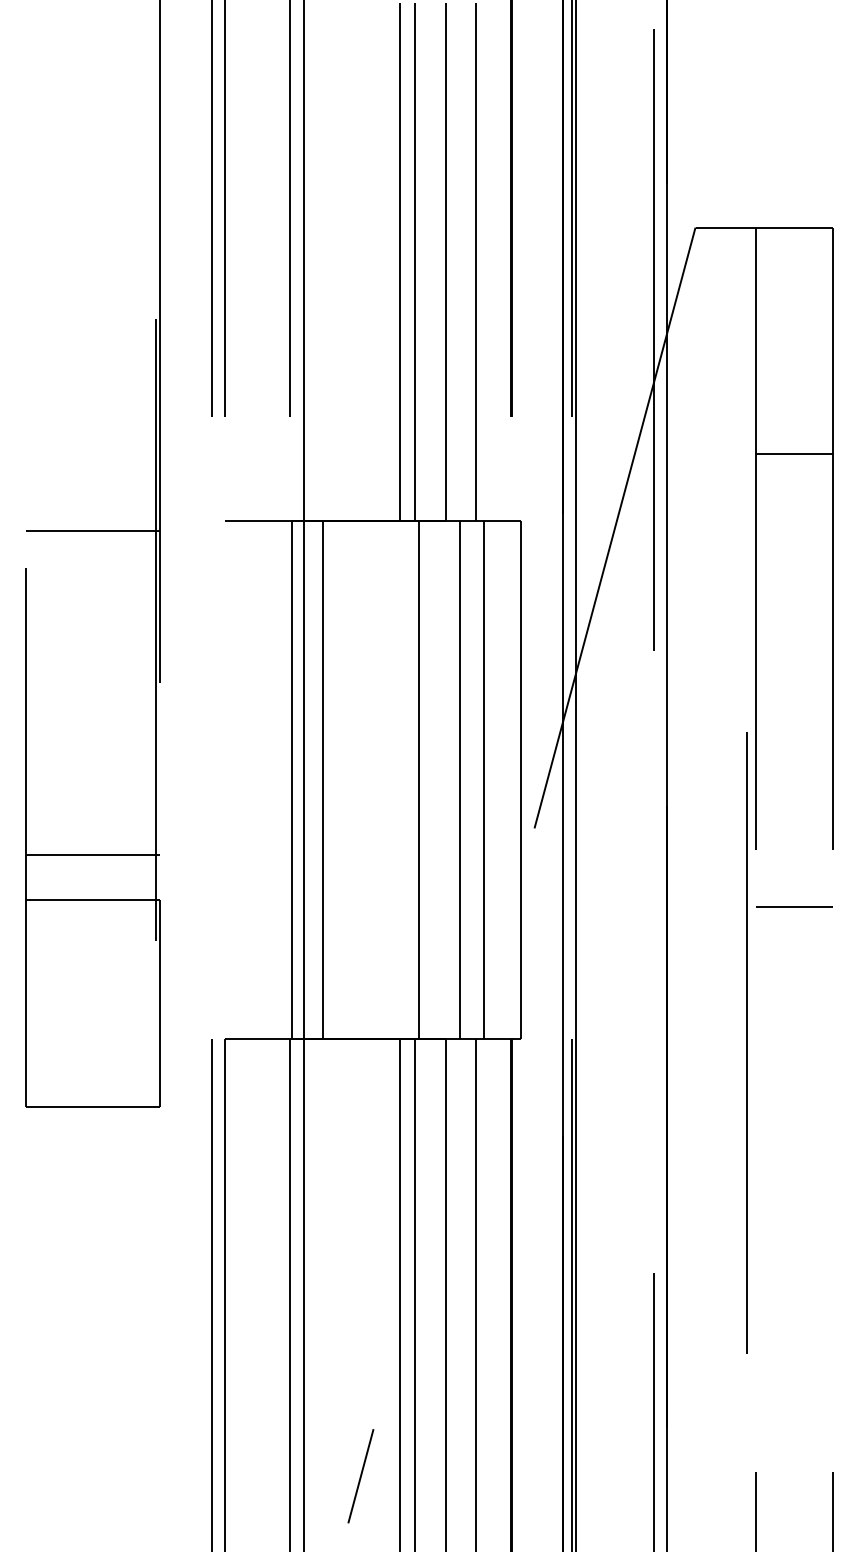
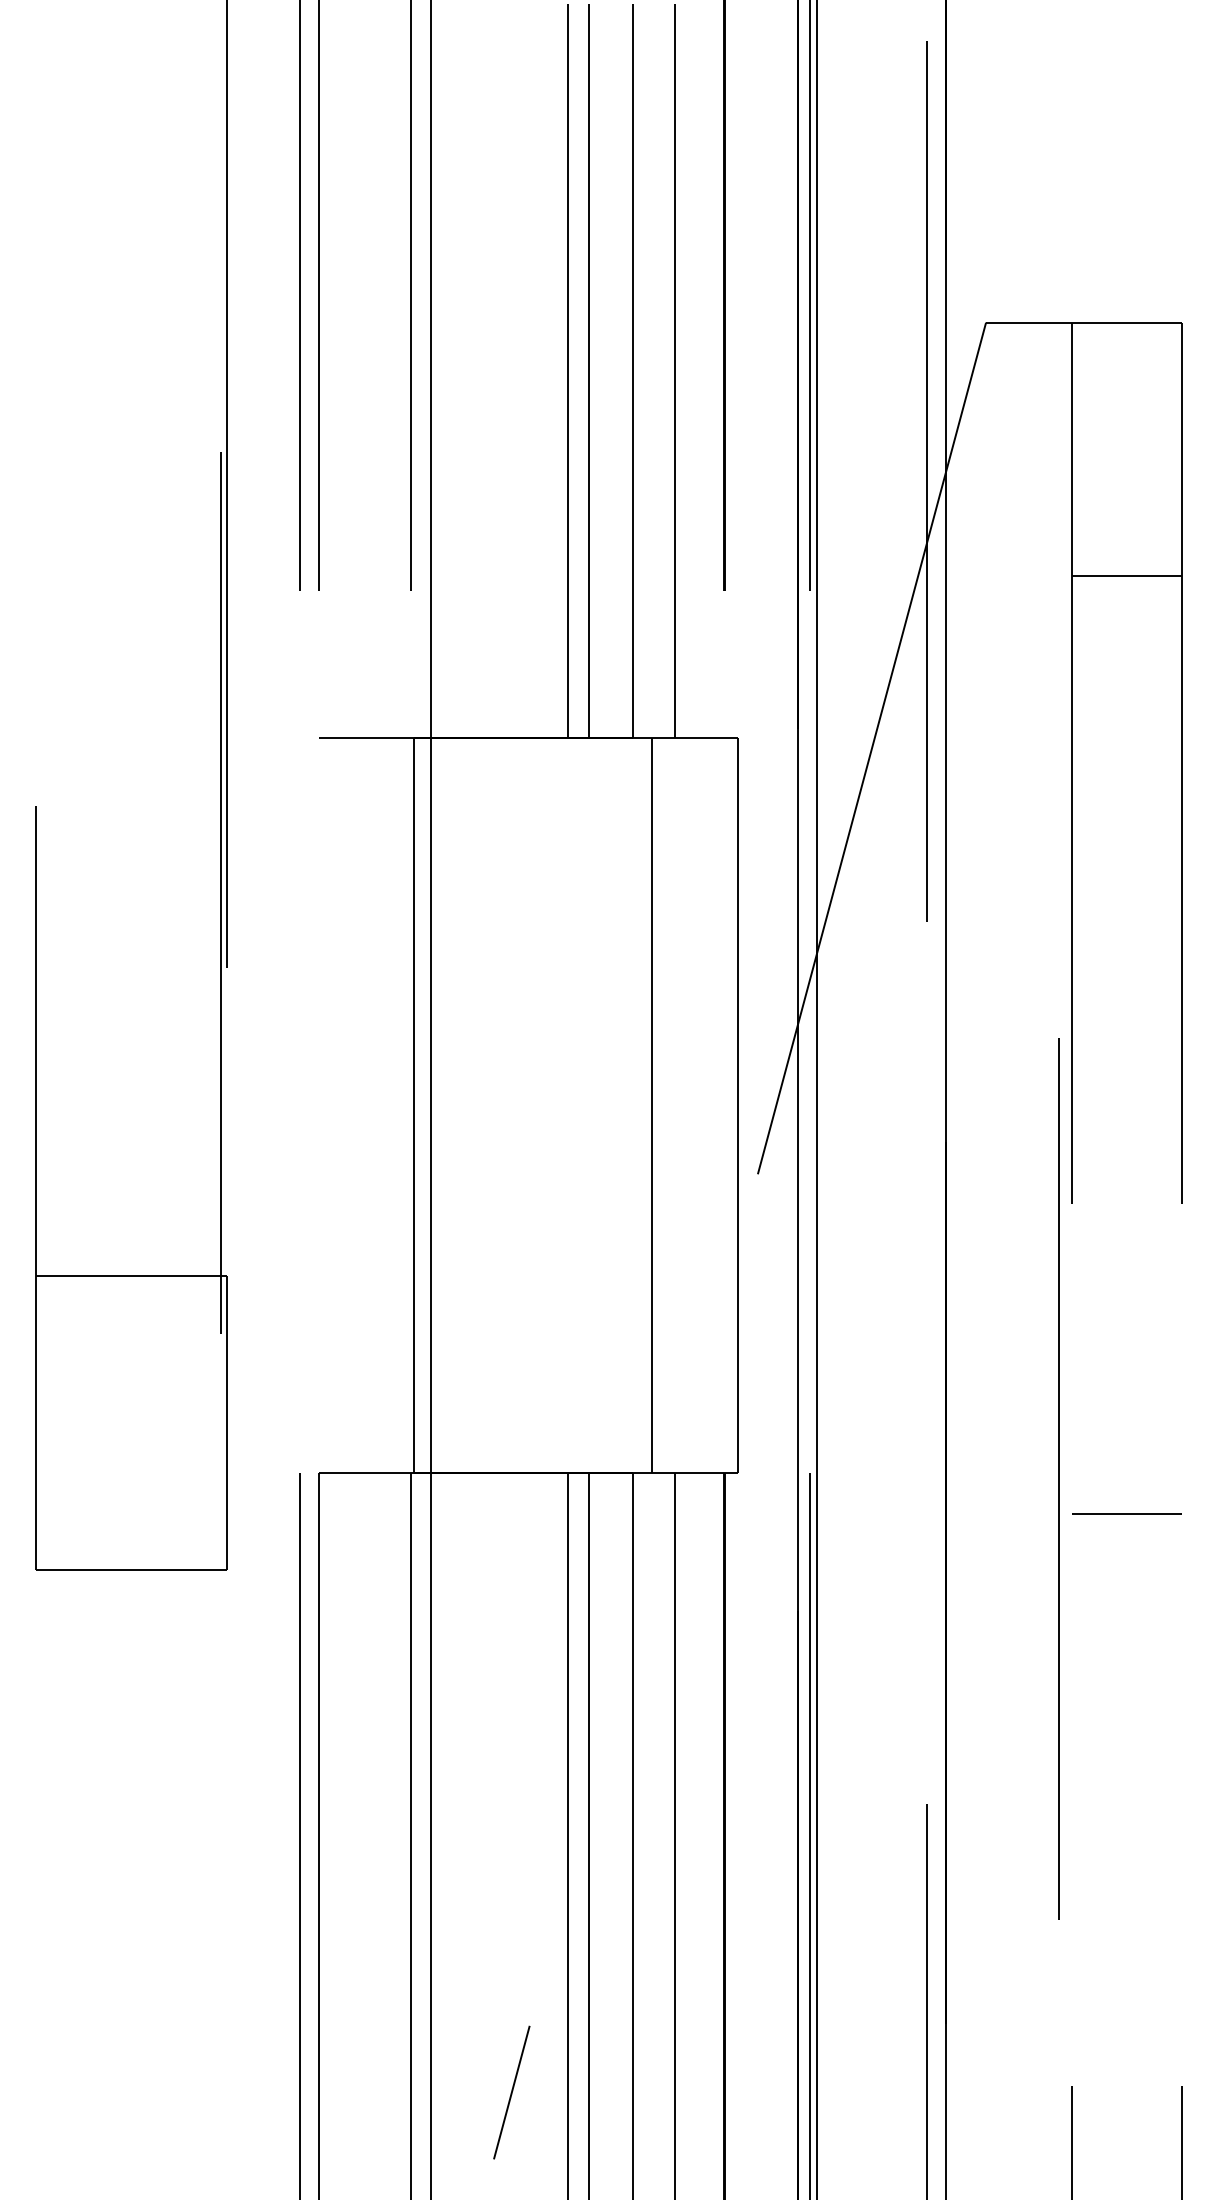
line: (794, 454) -> (1126, 576), moved
line: (92, 530) -> (131, 752), removed
line: (323, 779) -> (458, 1104), removed
line: (419, 779) -> (594, 1104), removed
line: (484, 779) -> (686, 1104), removed
line: (92, 854) -> (131, 1211), removed
line: (794, 906) -> (1126, 1513), moved

